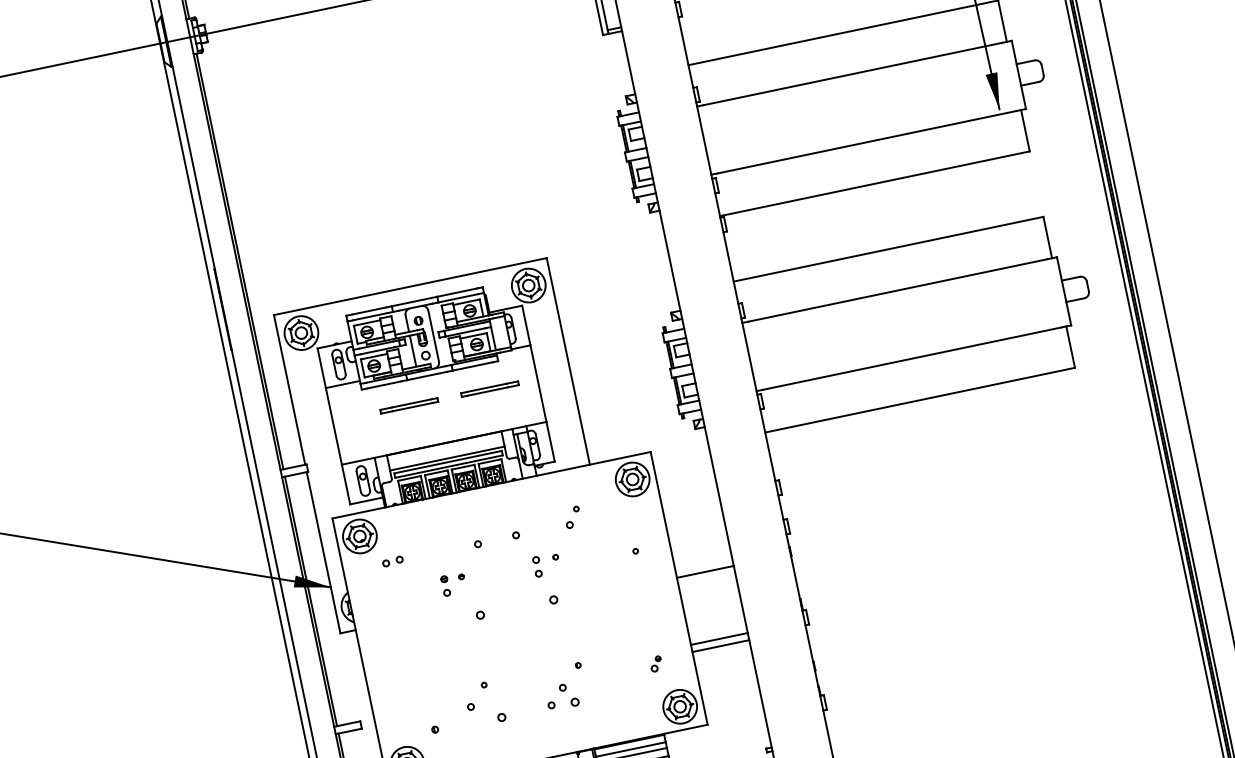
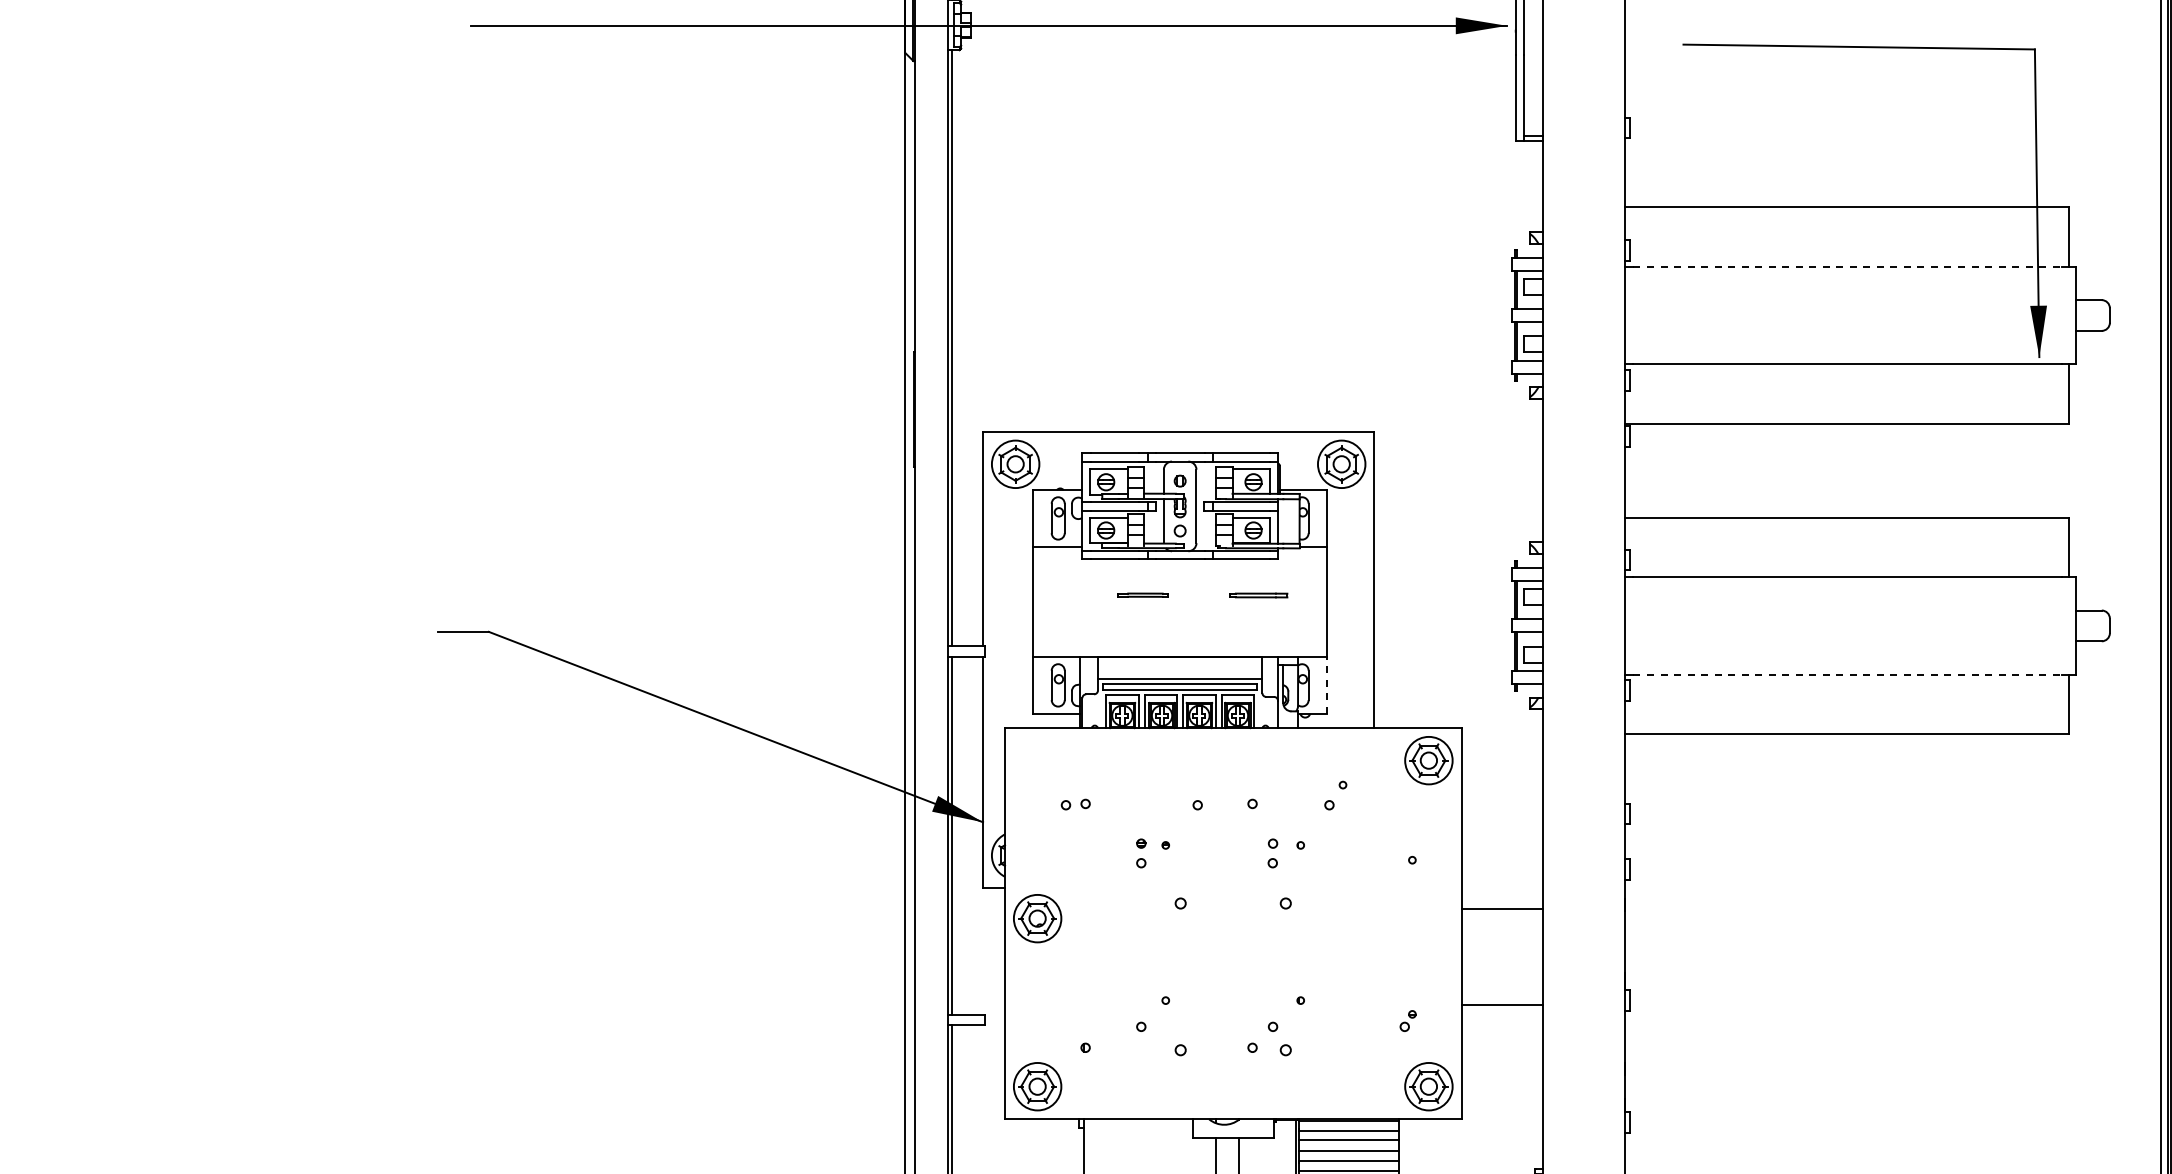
line: (853, 73) -> (1848, 266), solid -> dashed
line: (912, 358) -> (1848, 674), solid -> dashed
part: (489, 389) -> (1258, 595), size x0.7
part: (408, 405) -> (1142, 594), size x0.6
line: (550, 441) -> (1326, 684), solid -> dashed
part: (359, 536) -> (1037, 918), moved
line: (720, 645) -> (1502, 1014), removed

